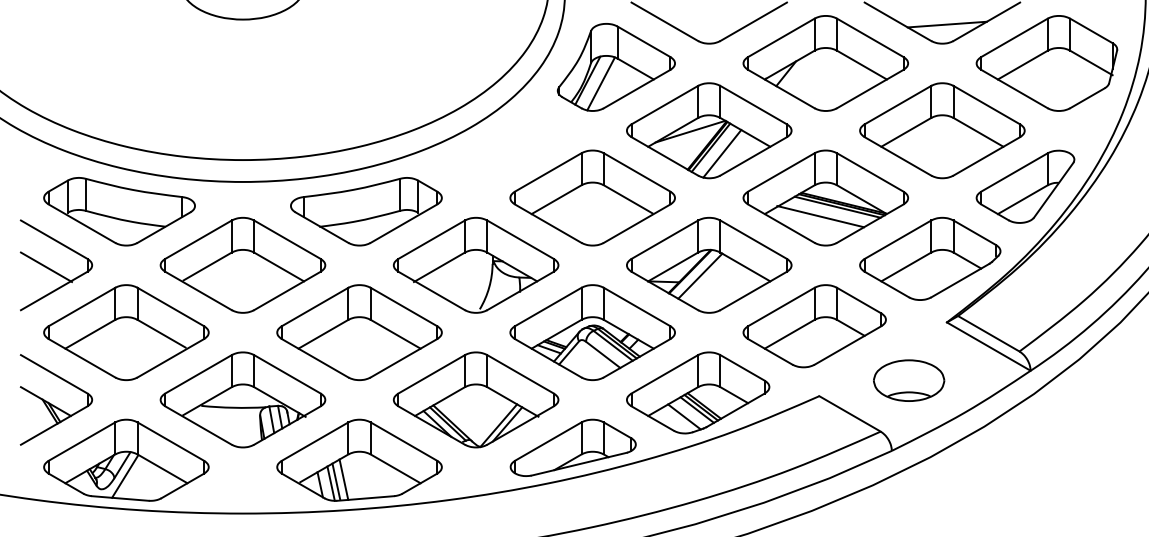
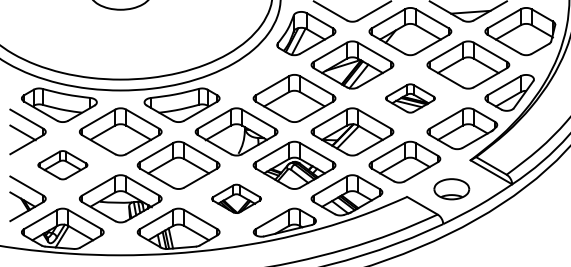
part: (825, 198) -> (410, 98), size x0.6
part: (125, 330) -> (62, 164), size x0.6
part: (475, 399) -> (236, 198), size x0.6

